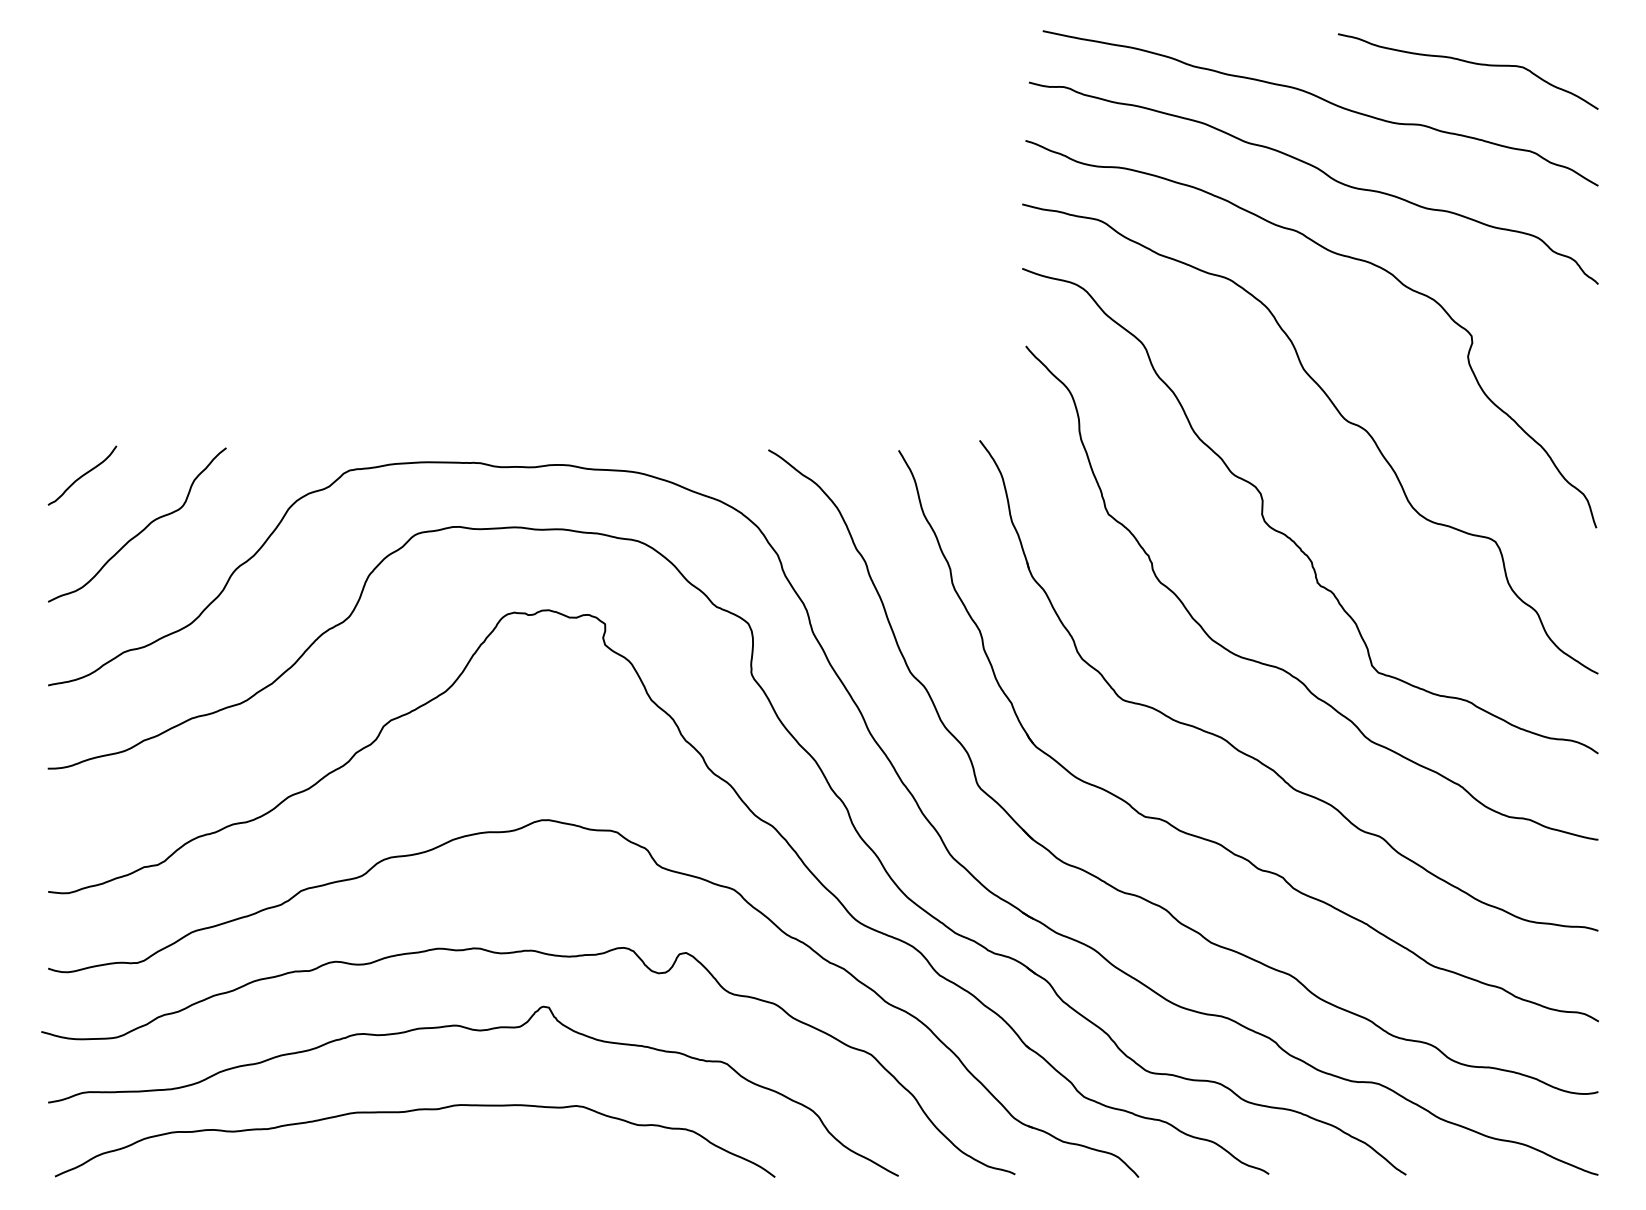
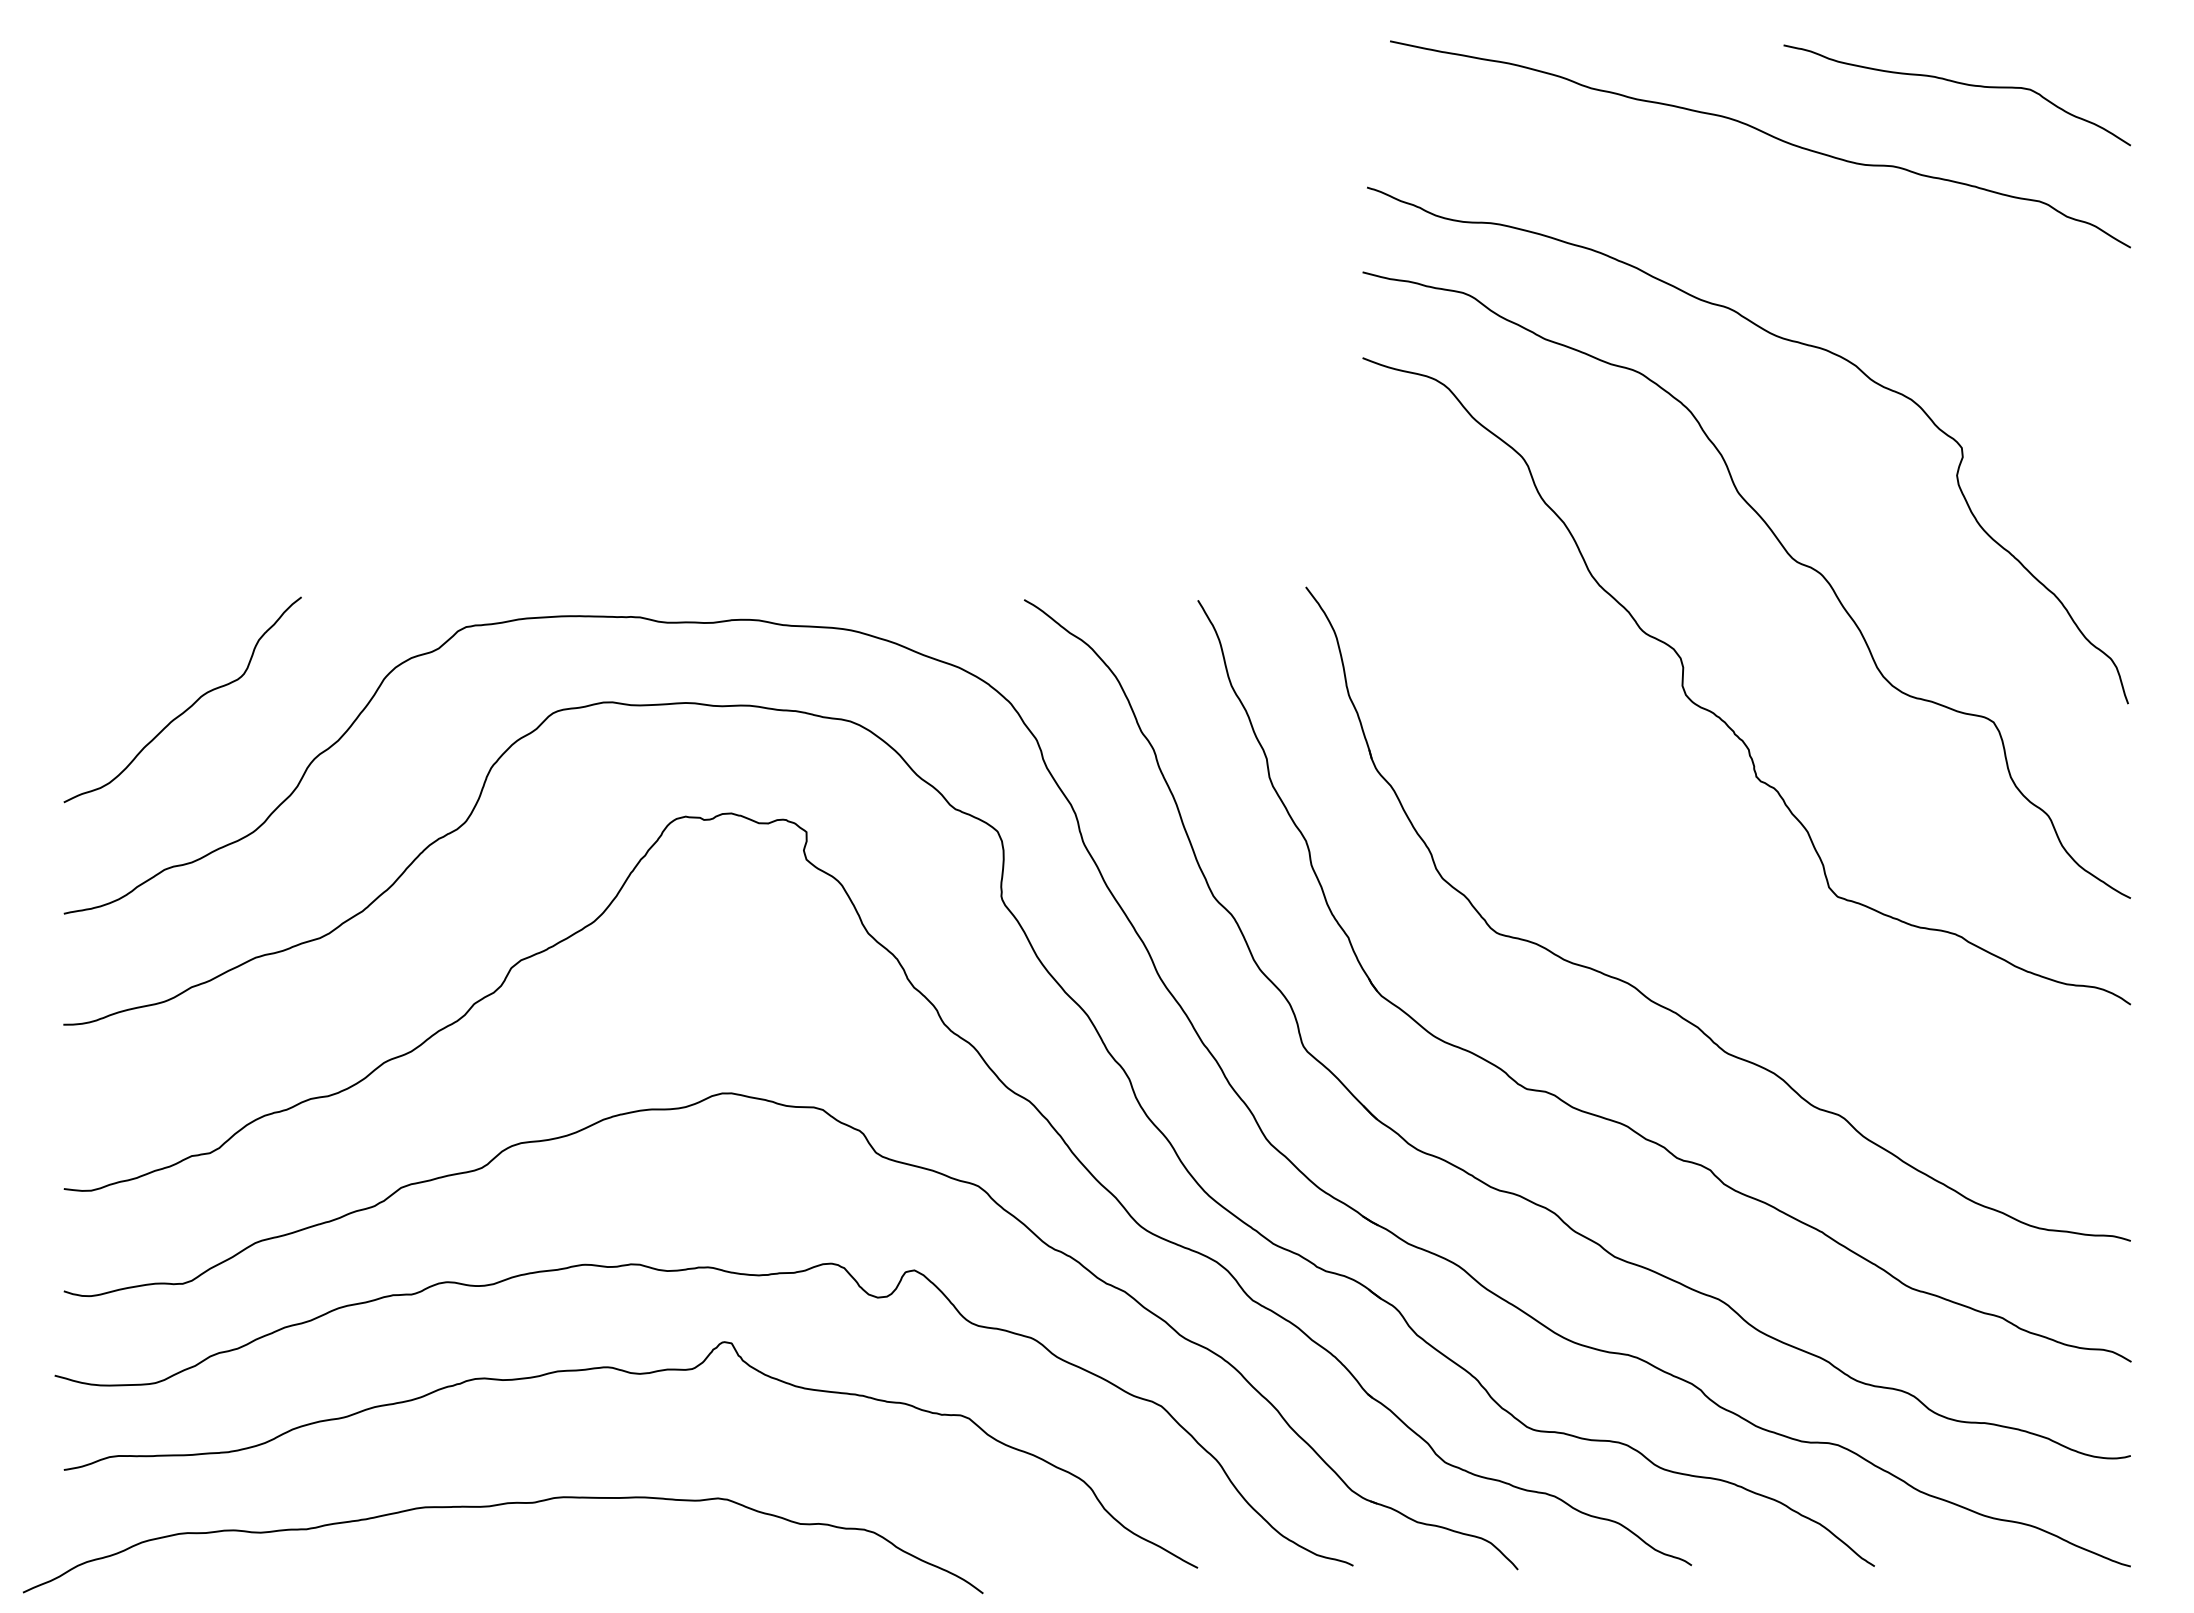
curve: (1320, 171) -> (1760, 228), removed
curve: (82, 475) -> (109, 633), removed
curve: (1282, 668) -> (1709, 891), removed
curve: (409, 1112) -> (495, 1506), moved

